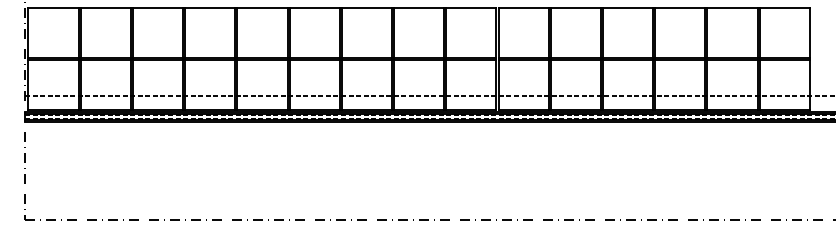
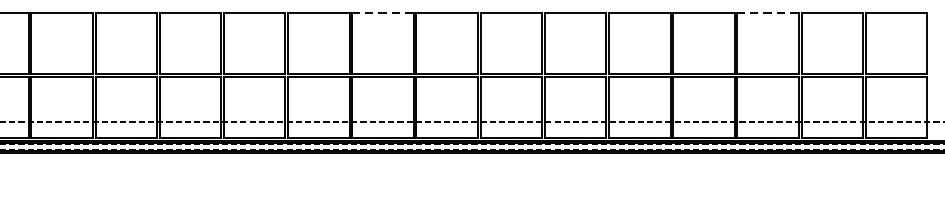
line: (366, 7) -> (382, 12), solid -> dashed
line: (679, 7) -> (767, 12), solid -> dashed

